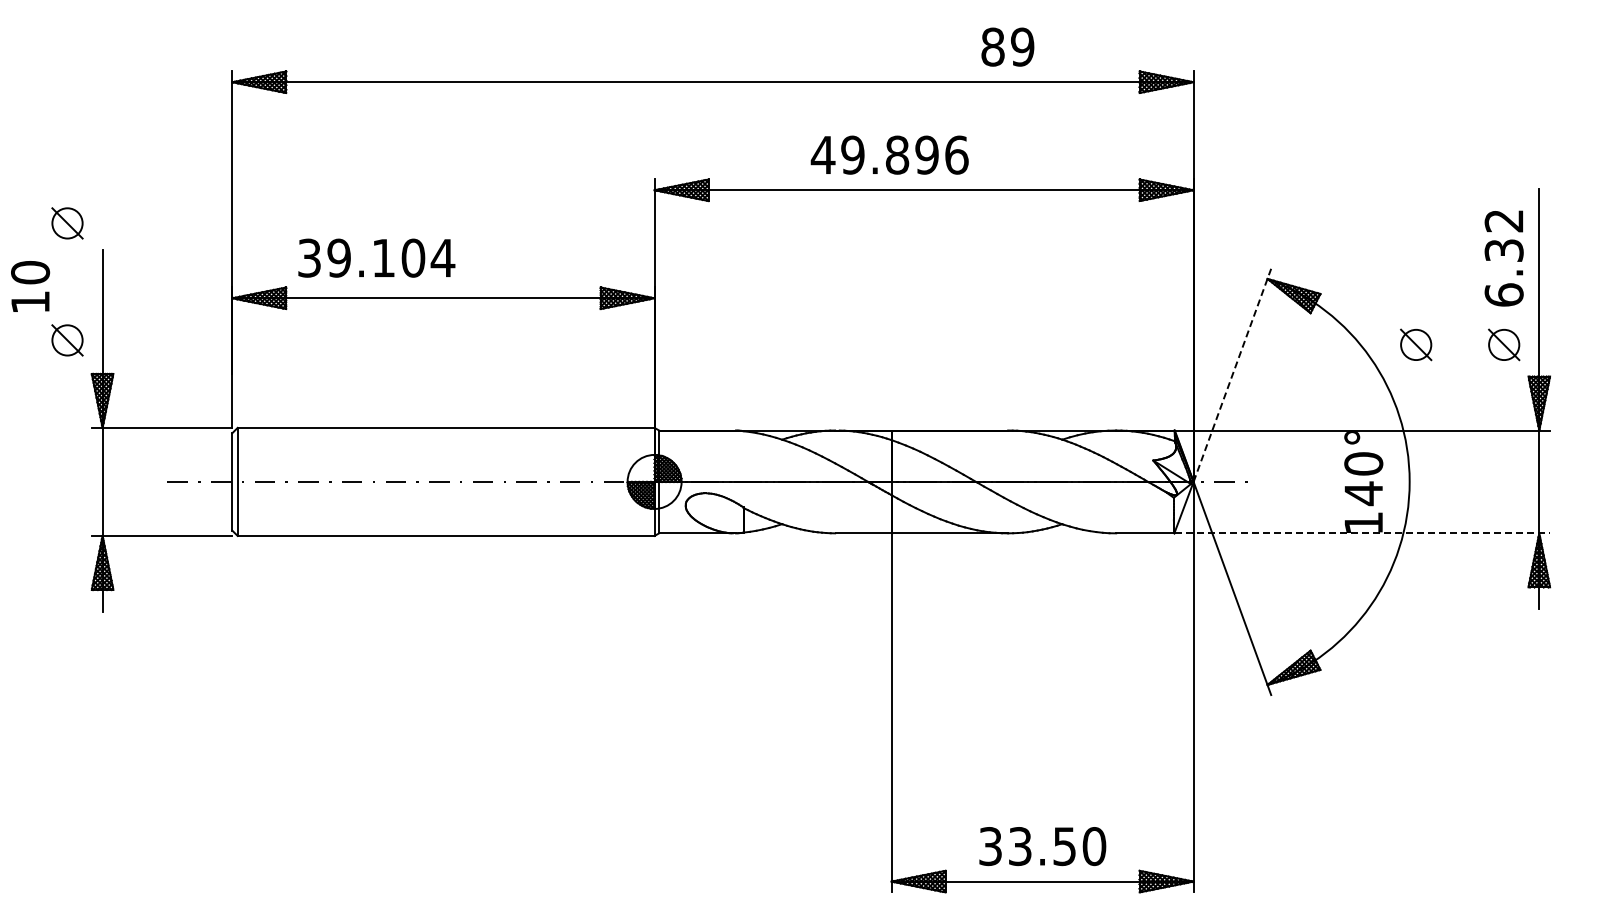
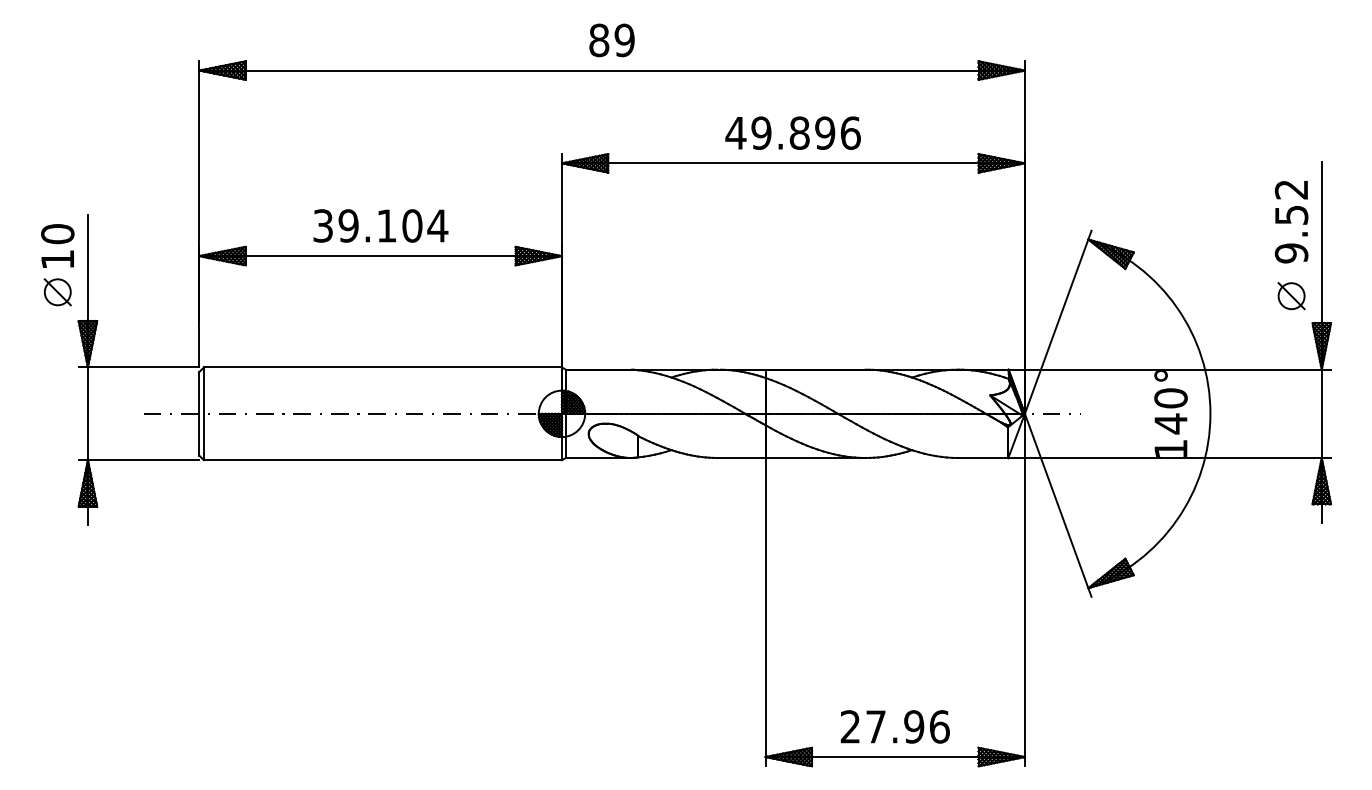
text: (1007, 46) -> (611, 39), moved
text: (889, 154) -> (792, 132), moved
part: (67, 223) -> (57, 191), removed
text: (376, 257) -> (380, 225), moved
text: (1503, 272) -> (1291, 233), 6.32 -> 9.52
text: (30, 286) -> (57, 245), moved
part: (1416, 344) -> (1216, 295), removed
line: (1232, 374) -> (1058, 321), dashed -> solid
line: (1362, 533) -> (1169, 458), dashed -> solid
text: (1042, 846) -> (895, 726), 33.50 -> 27.96

